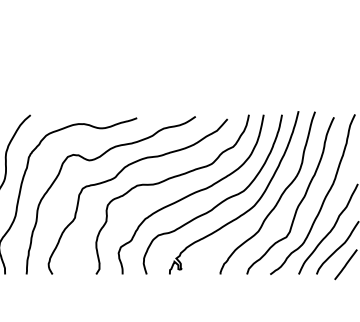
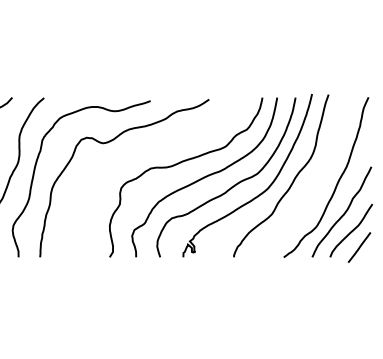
curve: (117, 175) -> (131, 158), removed
curve: (299, 201) -> (313, 184), removed

